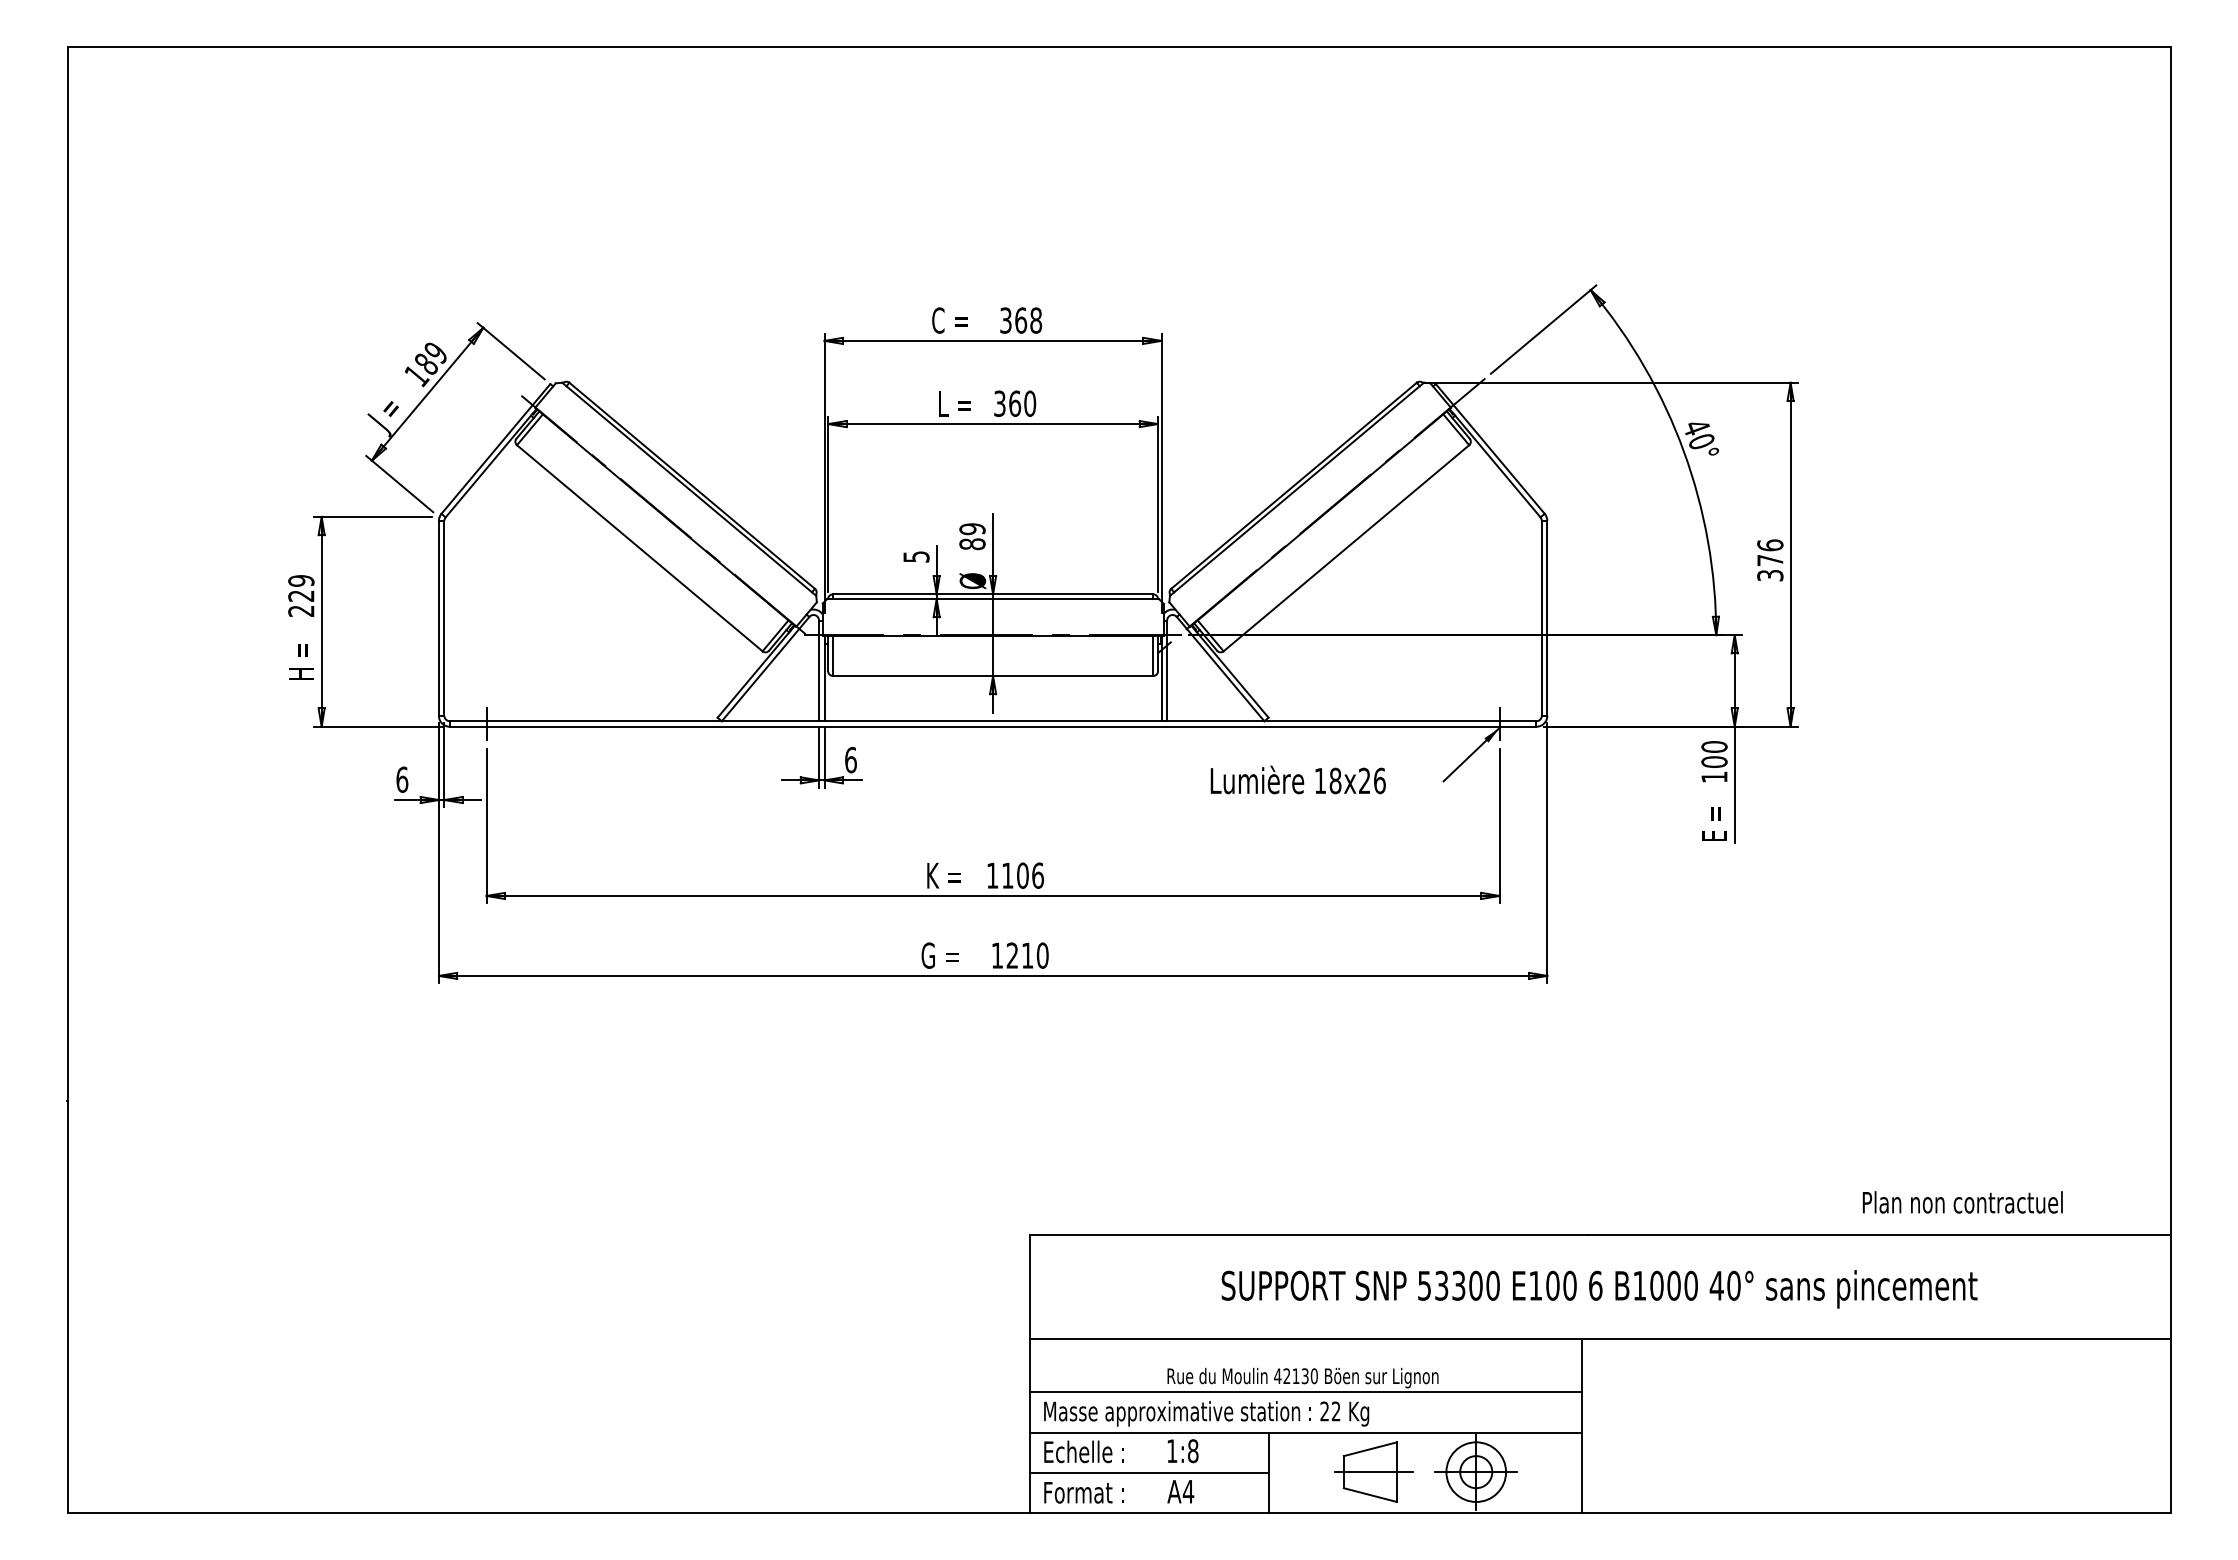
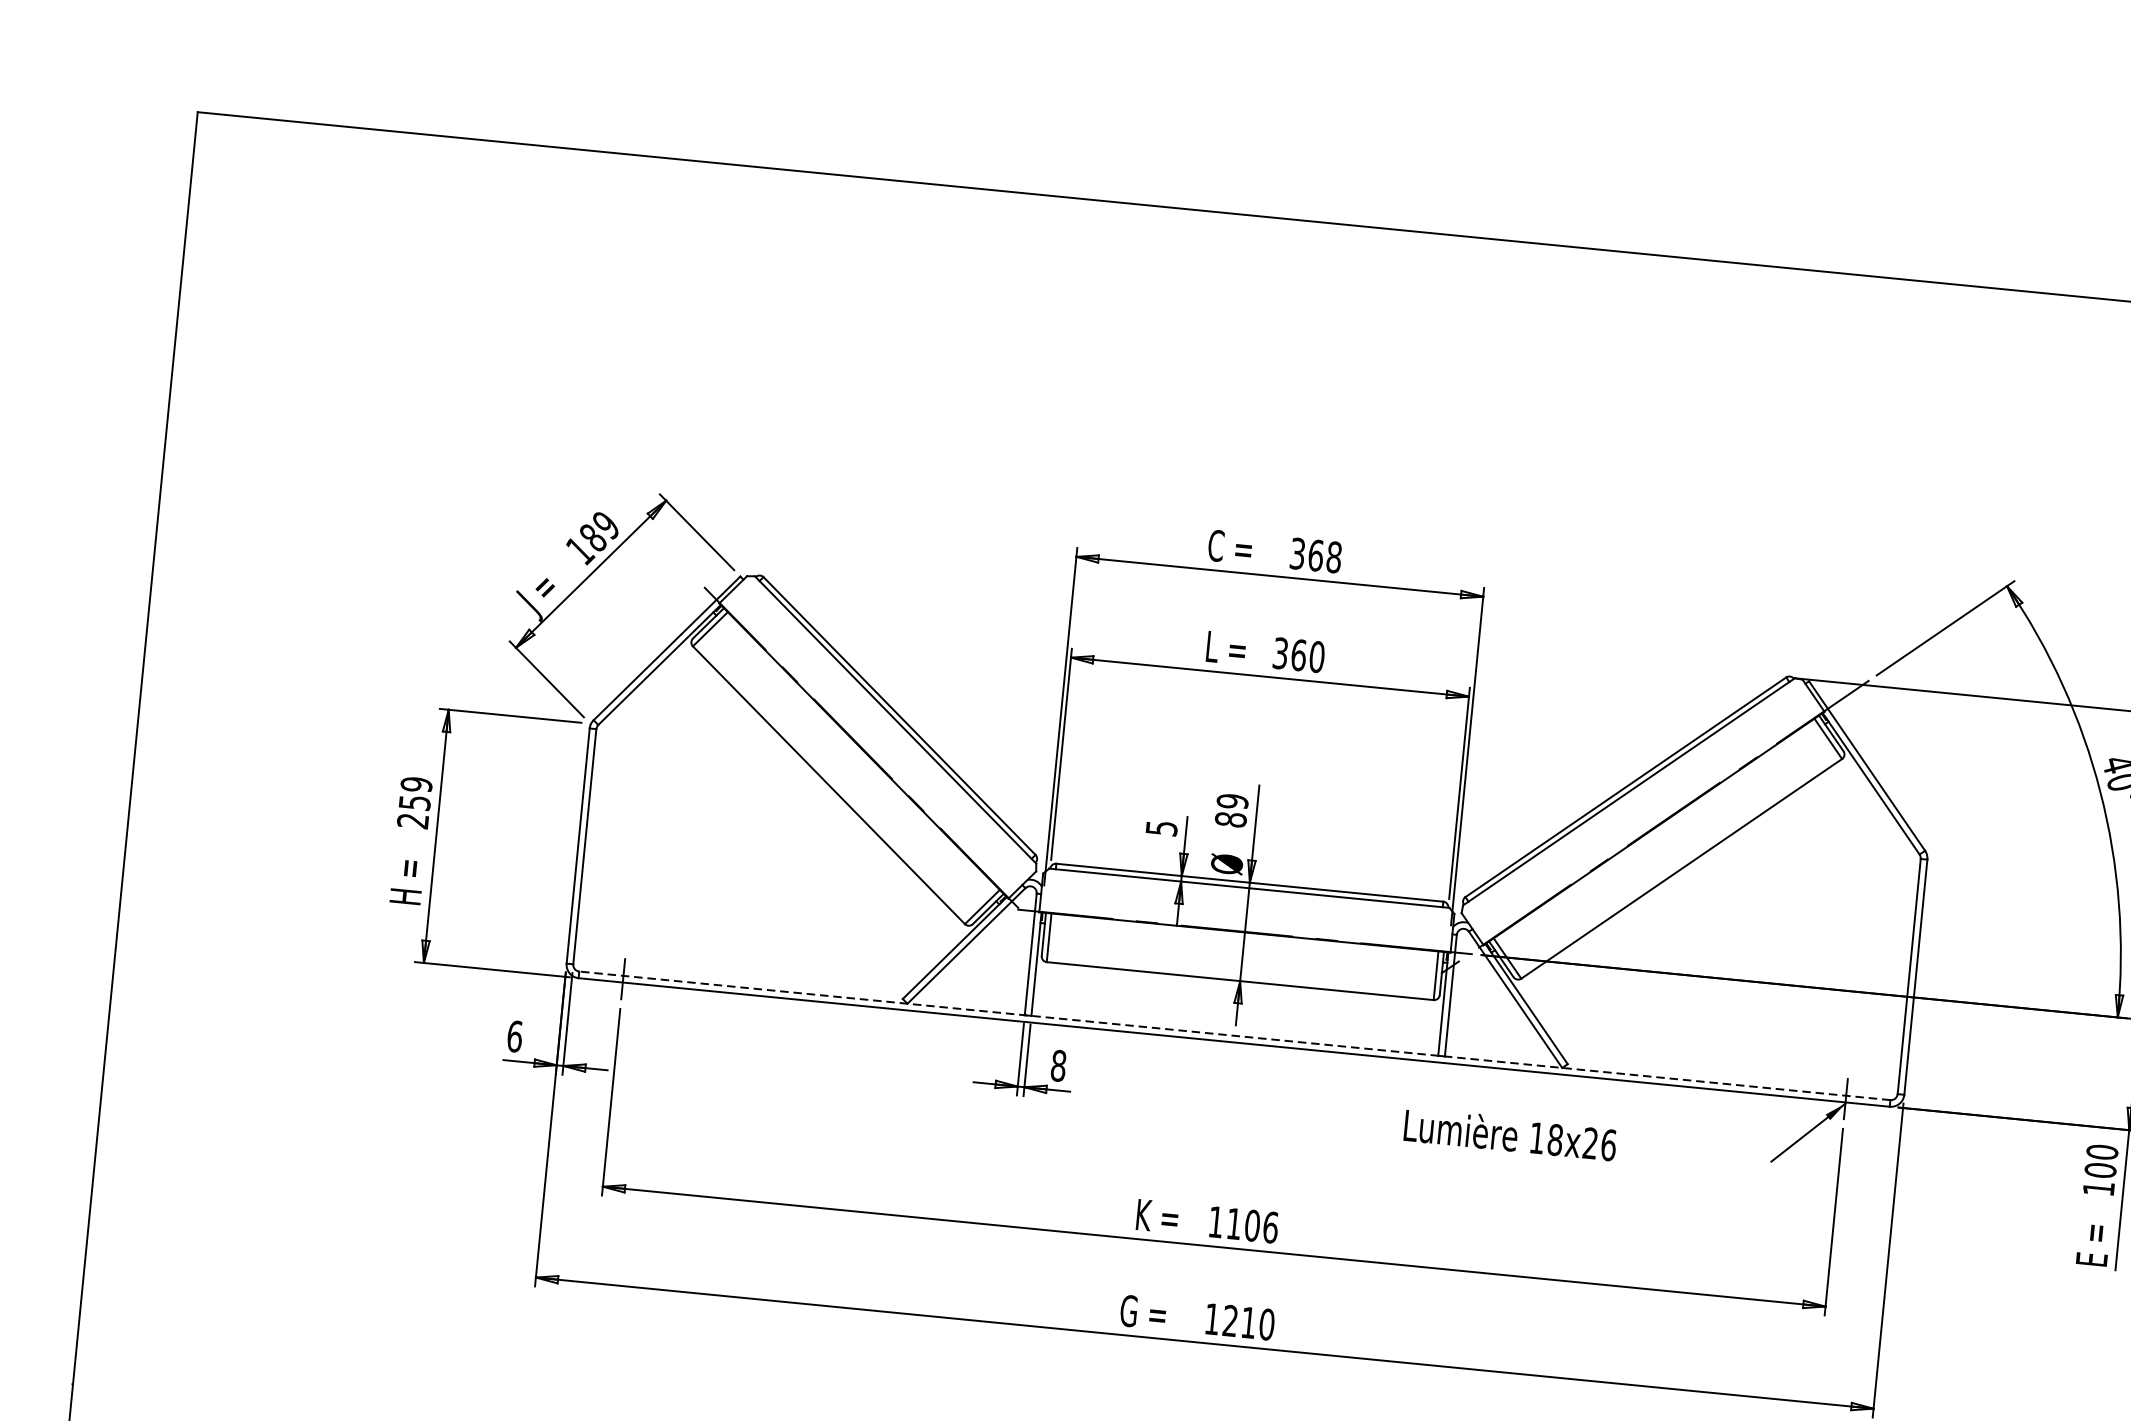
text: (301, 595) -> (415, 802), 229 -> 259
line: (992, 721) -> (1234, 1036), solid -> dashed
text: (850, 759) -> (1058, 1065), 6 -> 8
text: (1297, 779) -> (1509, 1133), moved

